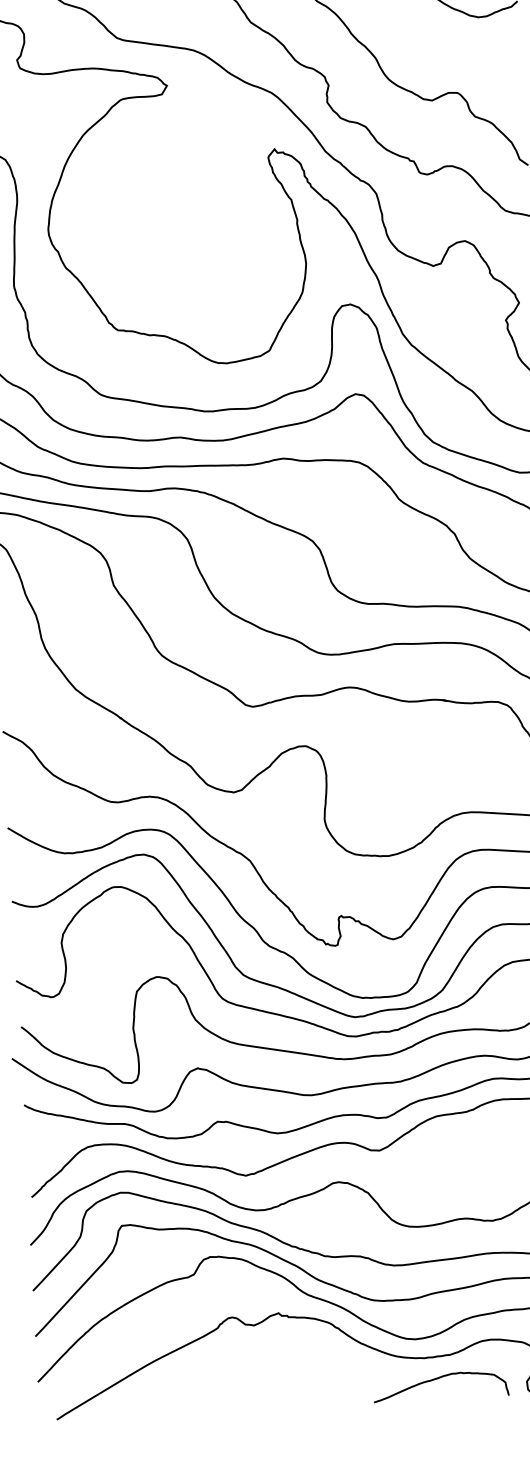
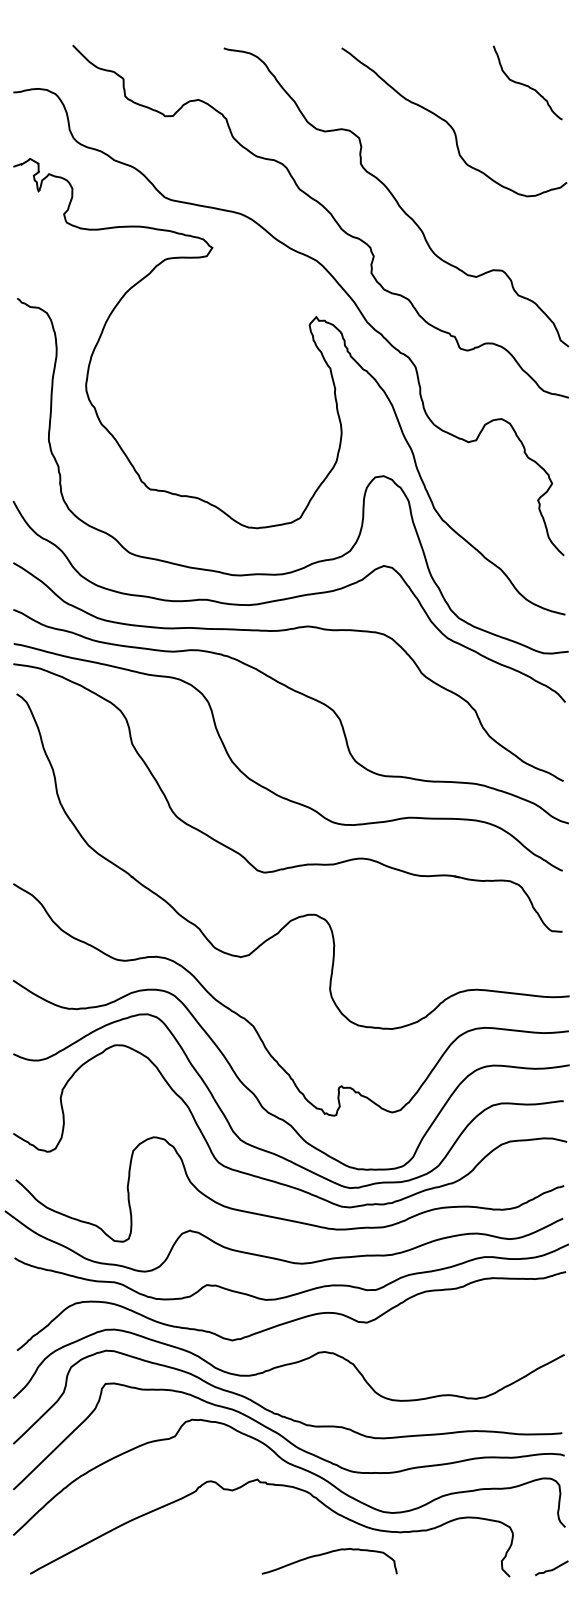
curve: (437, 1379) -> (326, 1554), moved

